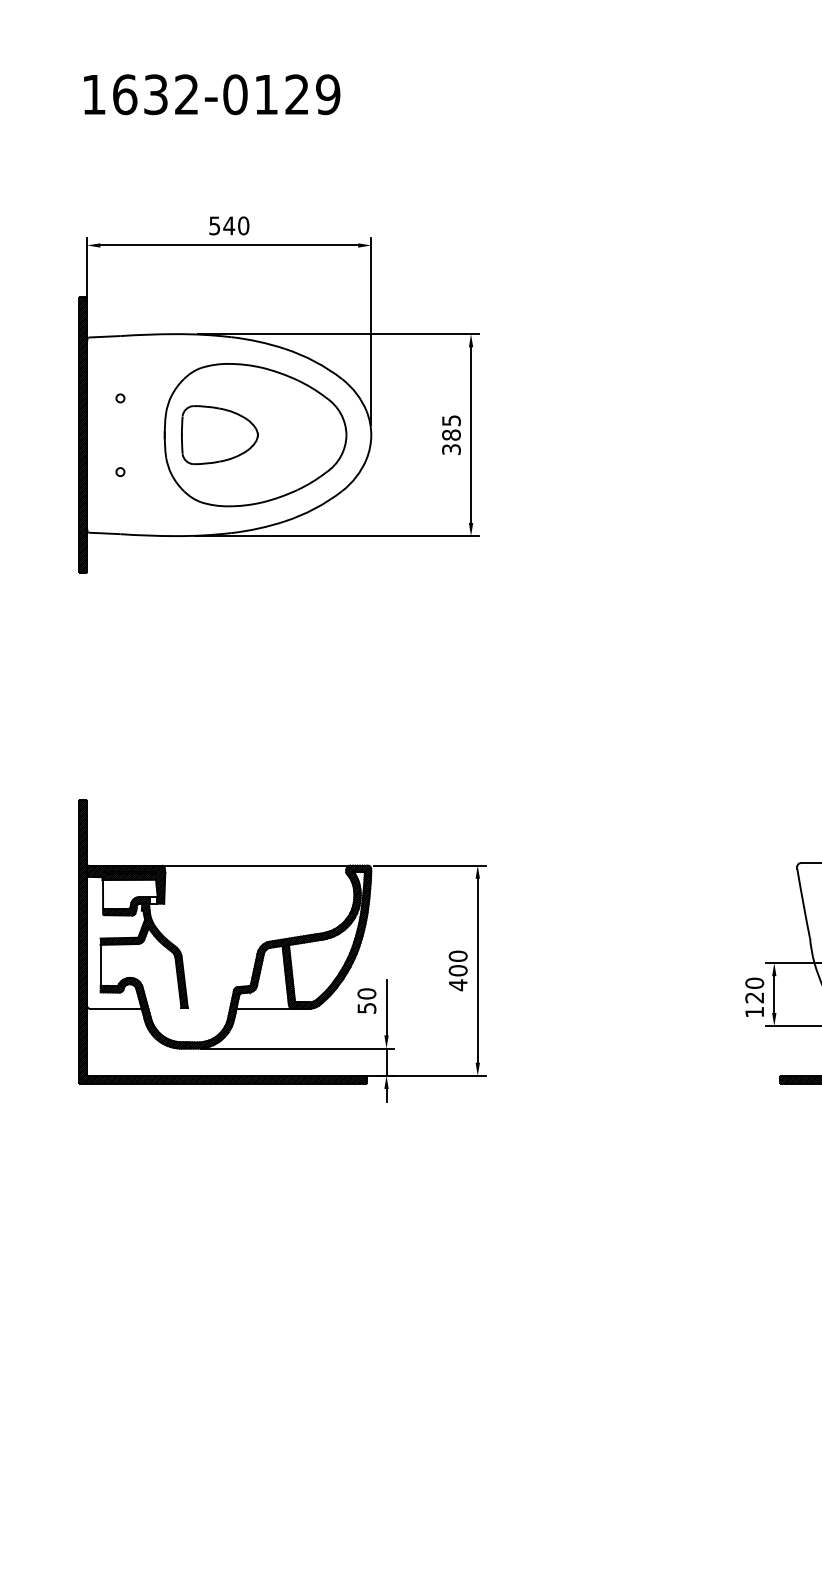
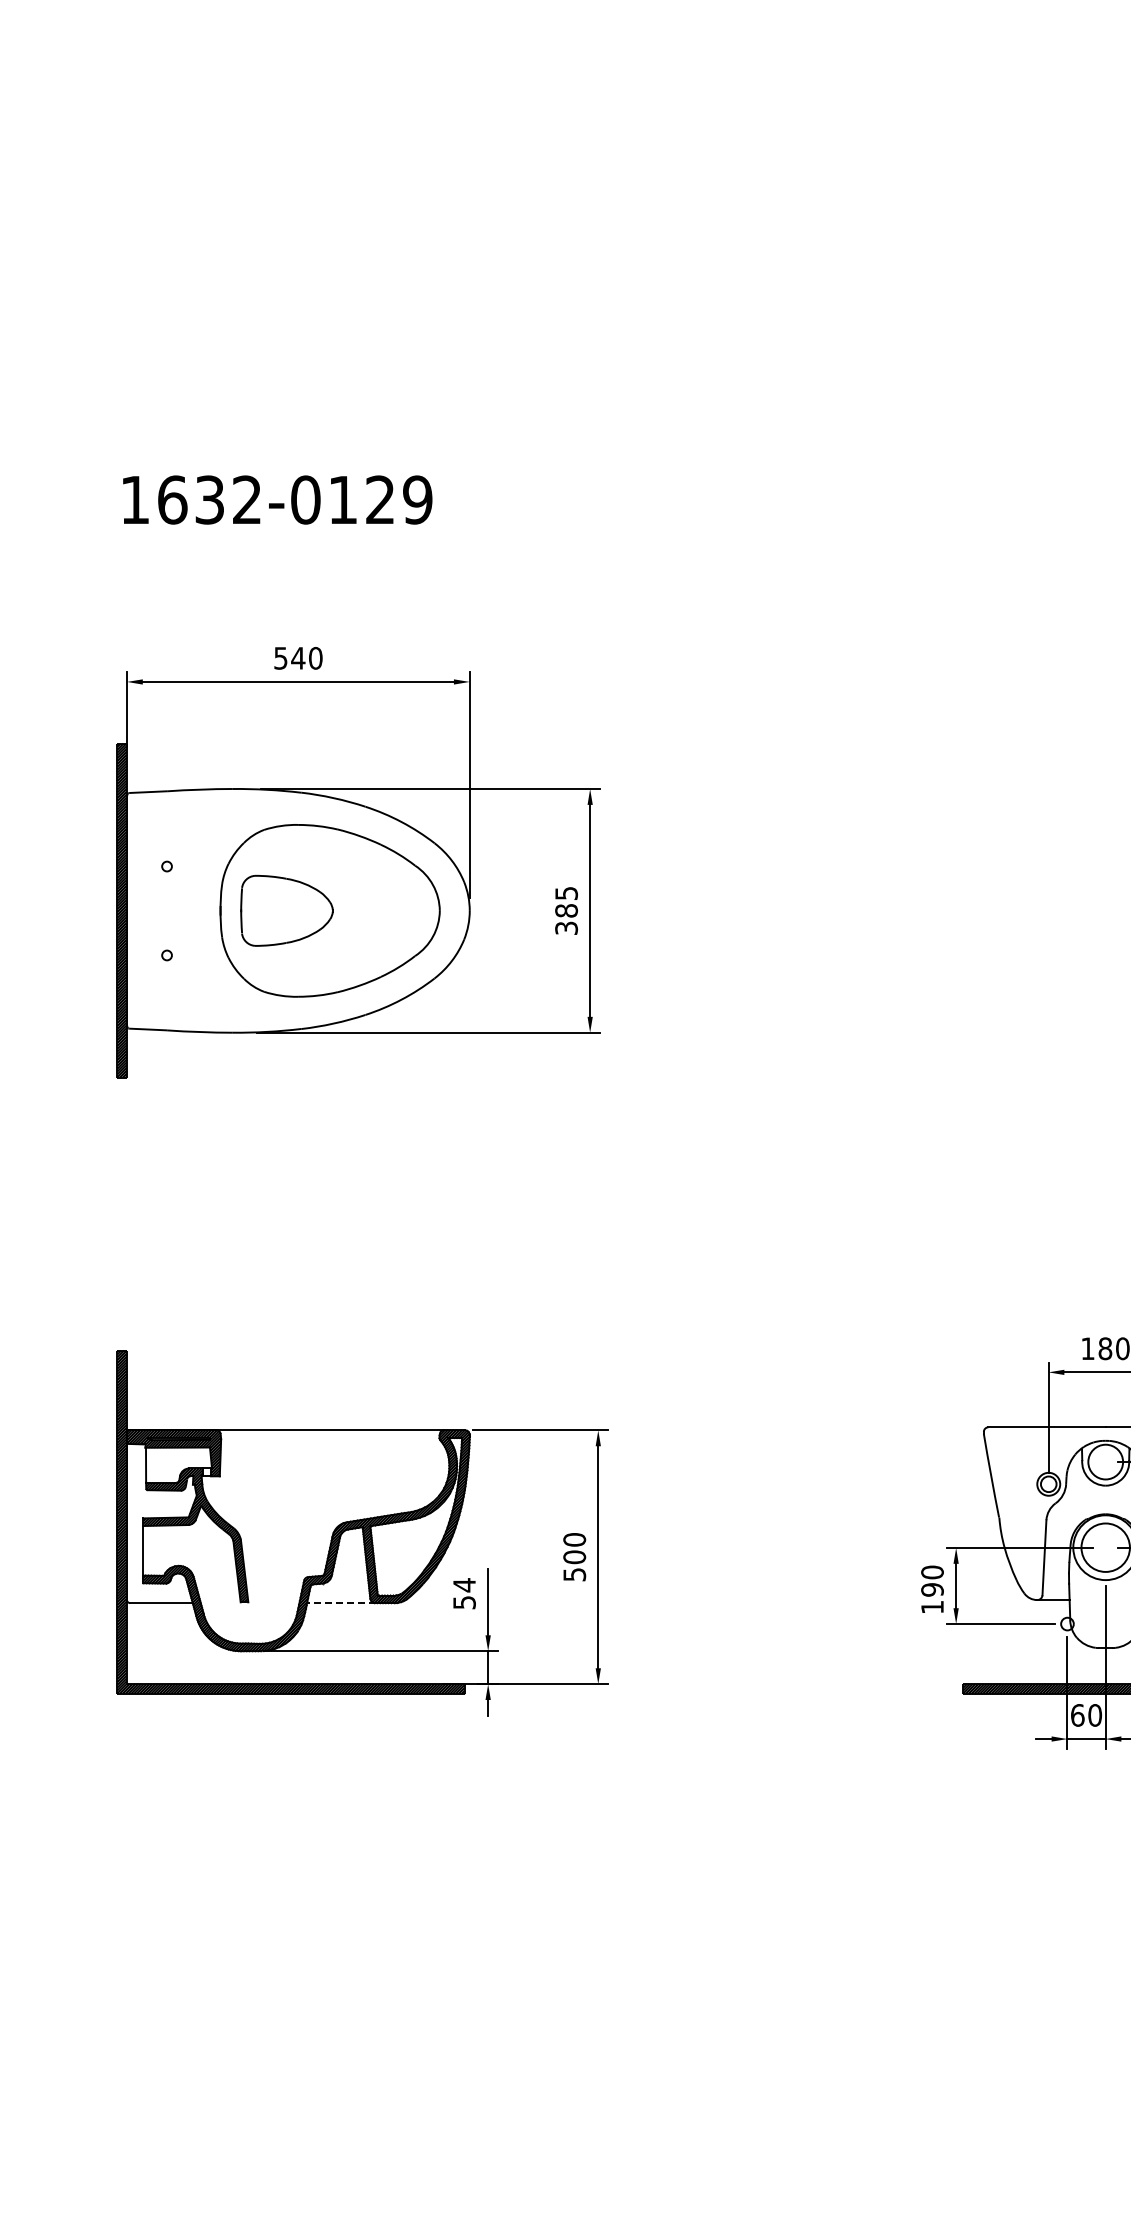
text: (458, 985) -> (574, 1574), 400 -> 500
text: (366, 994) -> (464, 1585), 50 -> 54
text: (754, 997) -> (932, 1589), 120 -> 190
line: (264, 1009) -> (340, 1603), solid -> dashed

